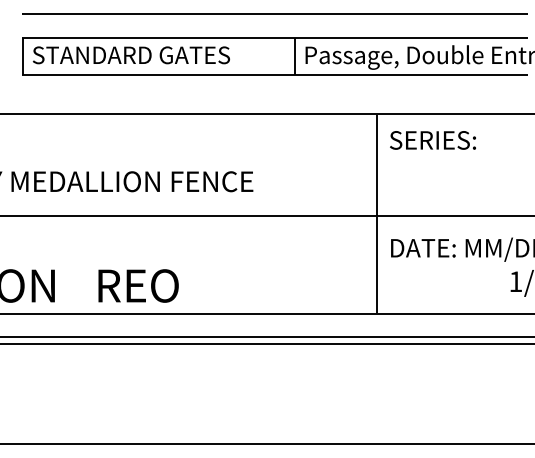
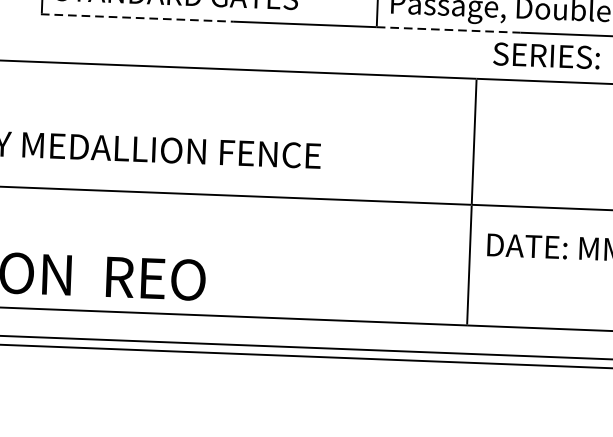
line: (100, 75) -> (137, 18), solid -> dashed
line: (353, 75) -> (449, 30), solid -> dashed
text: (432, 140) -> (545, 55), moved
text: (138, 285) -> (155, 278), moved

